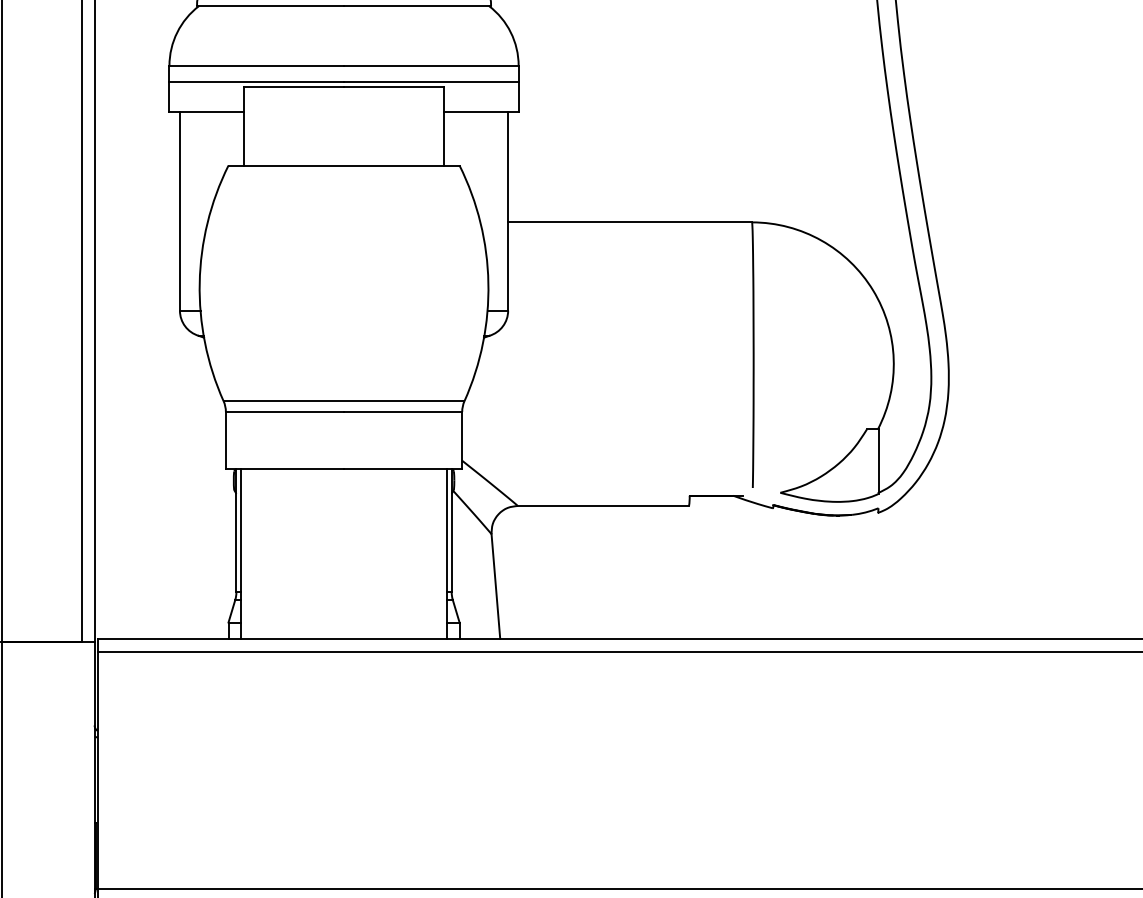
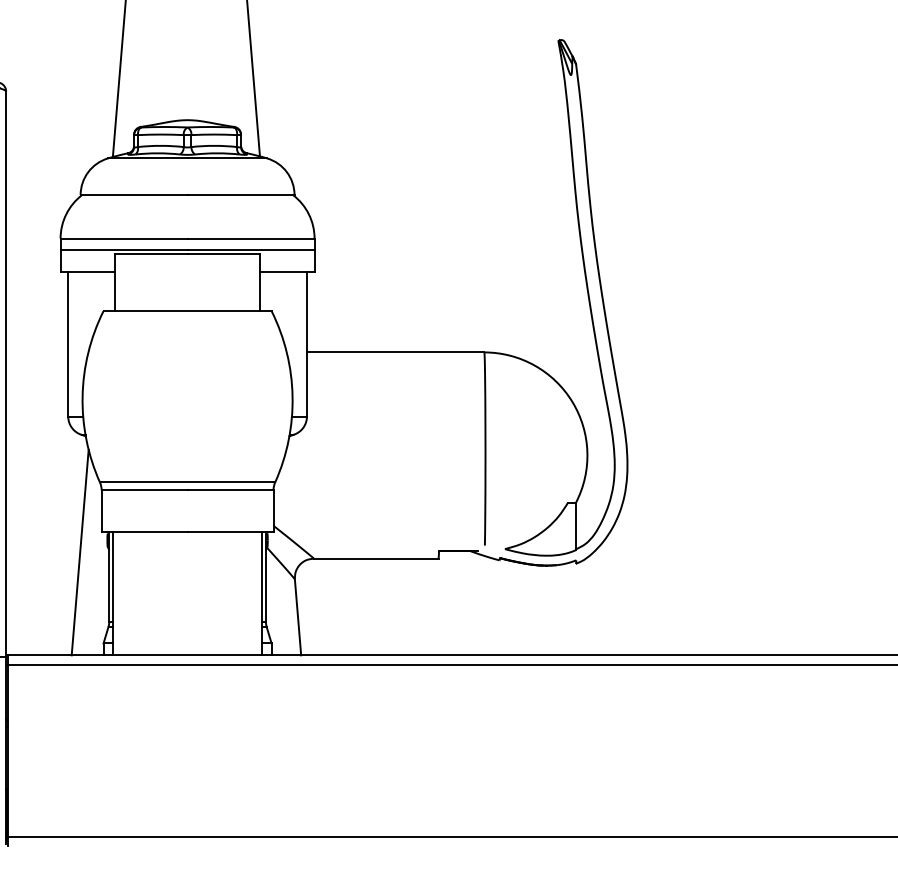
line: (195, 497) -> (79, 552), added

